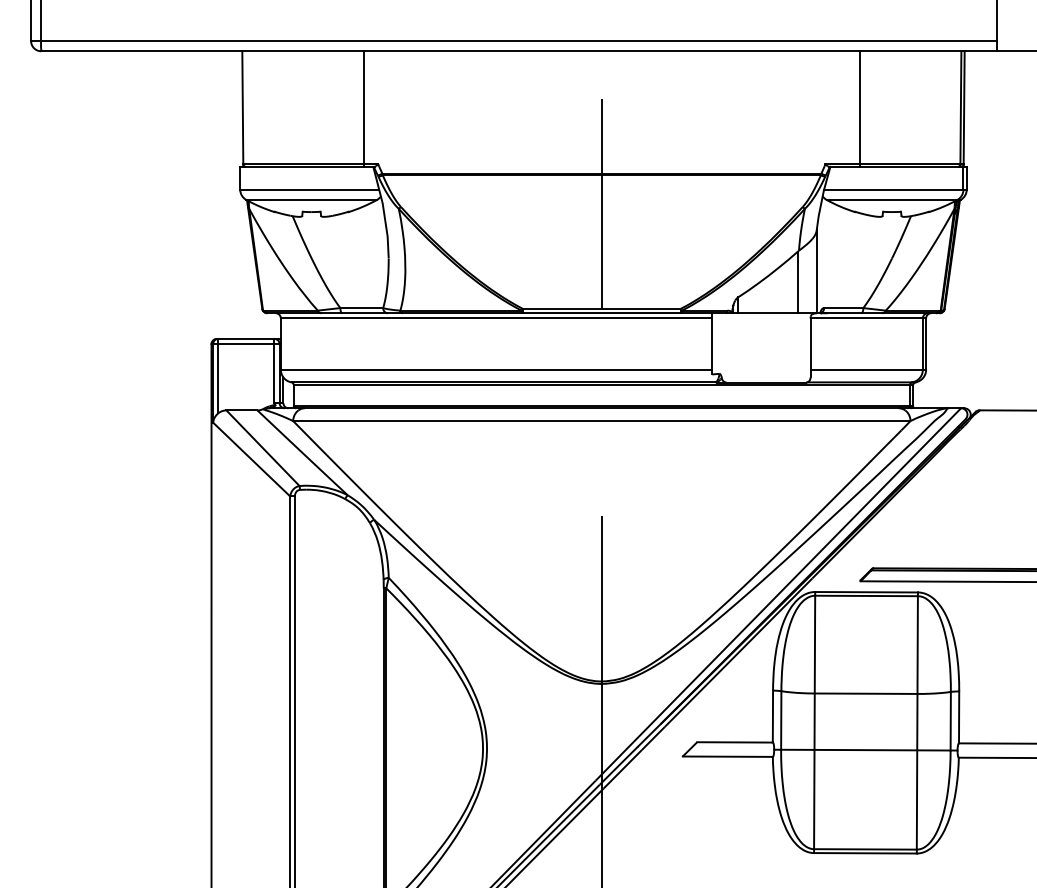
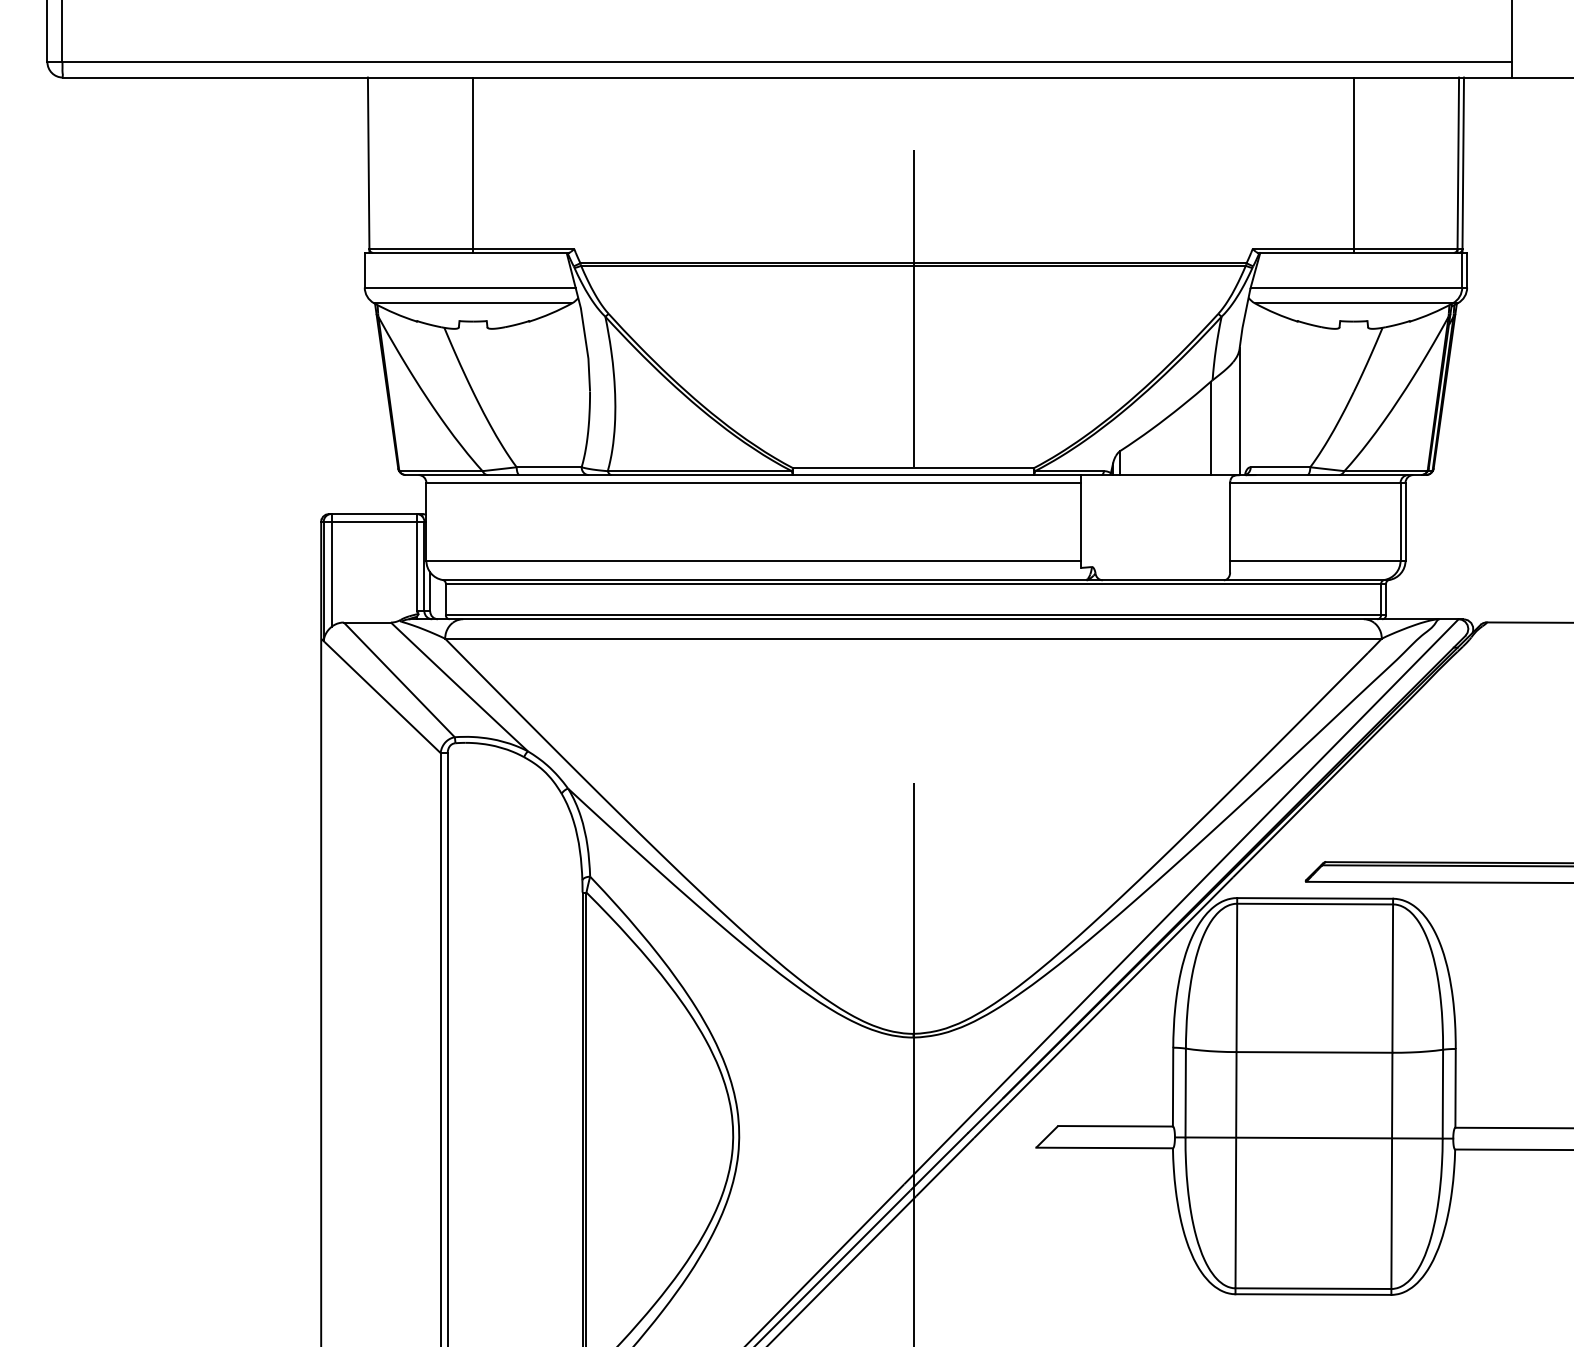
line: (363, 108) -> (472, 164), moved
line: (860, 108) -> (1354, 164), moved

